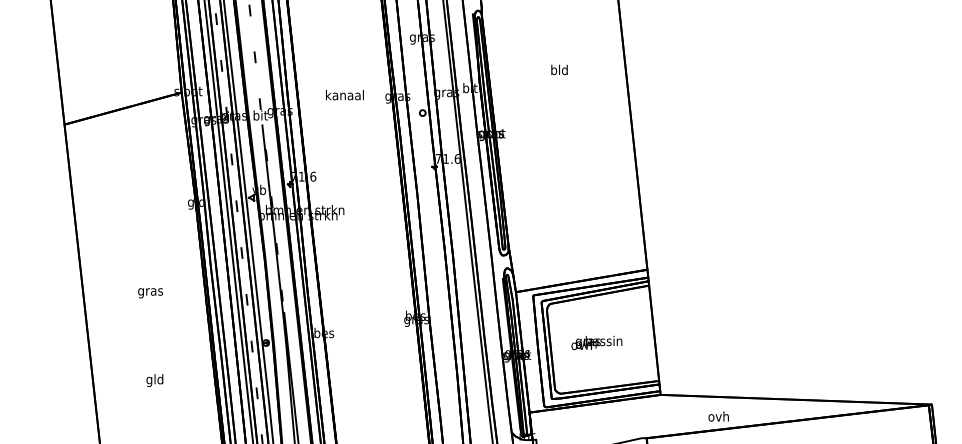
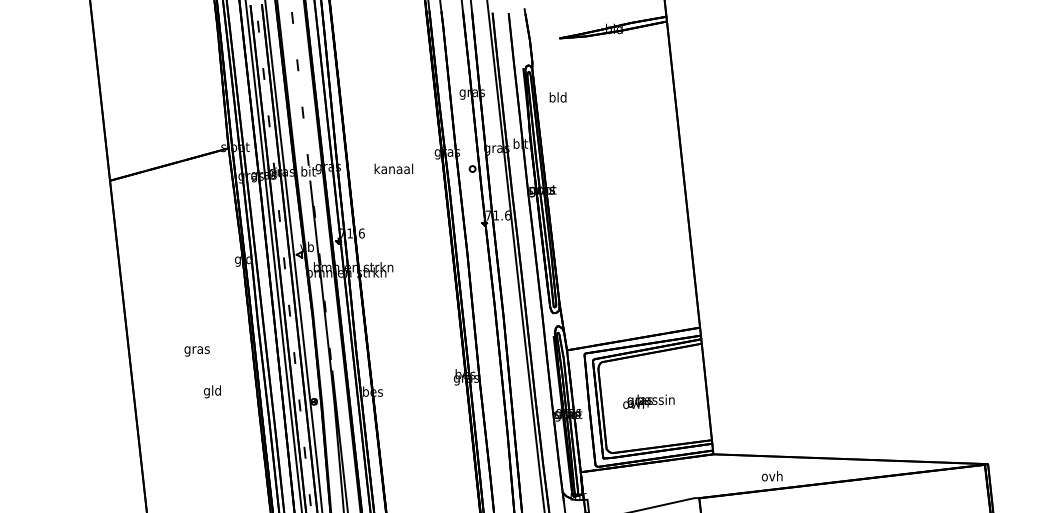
text: (558, 70) -> (557, 97), moved
text: (344, 94) -> (393, 168), moved
text: (154, 380) -> (212, 391), moved

